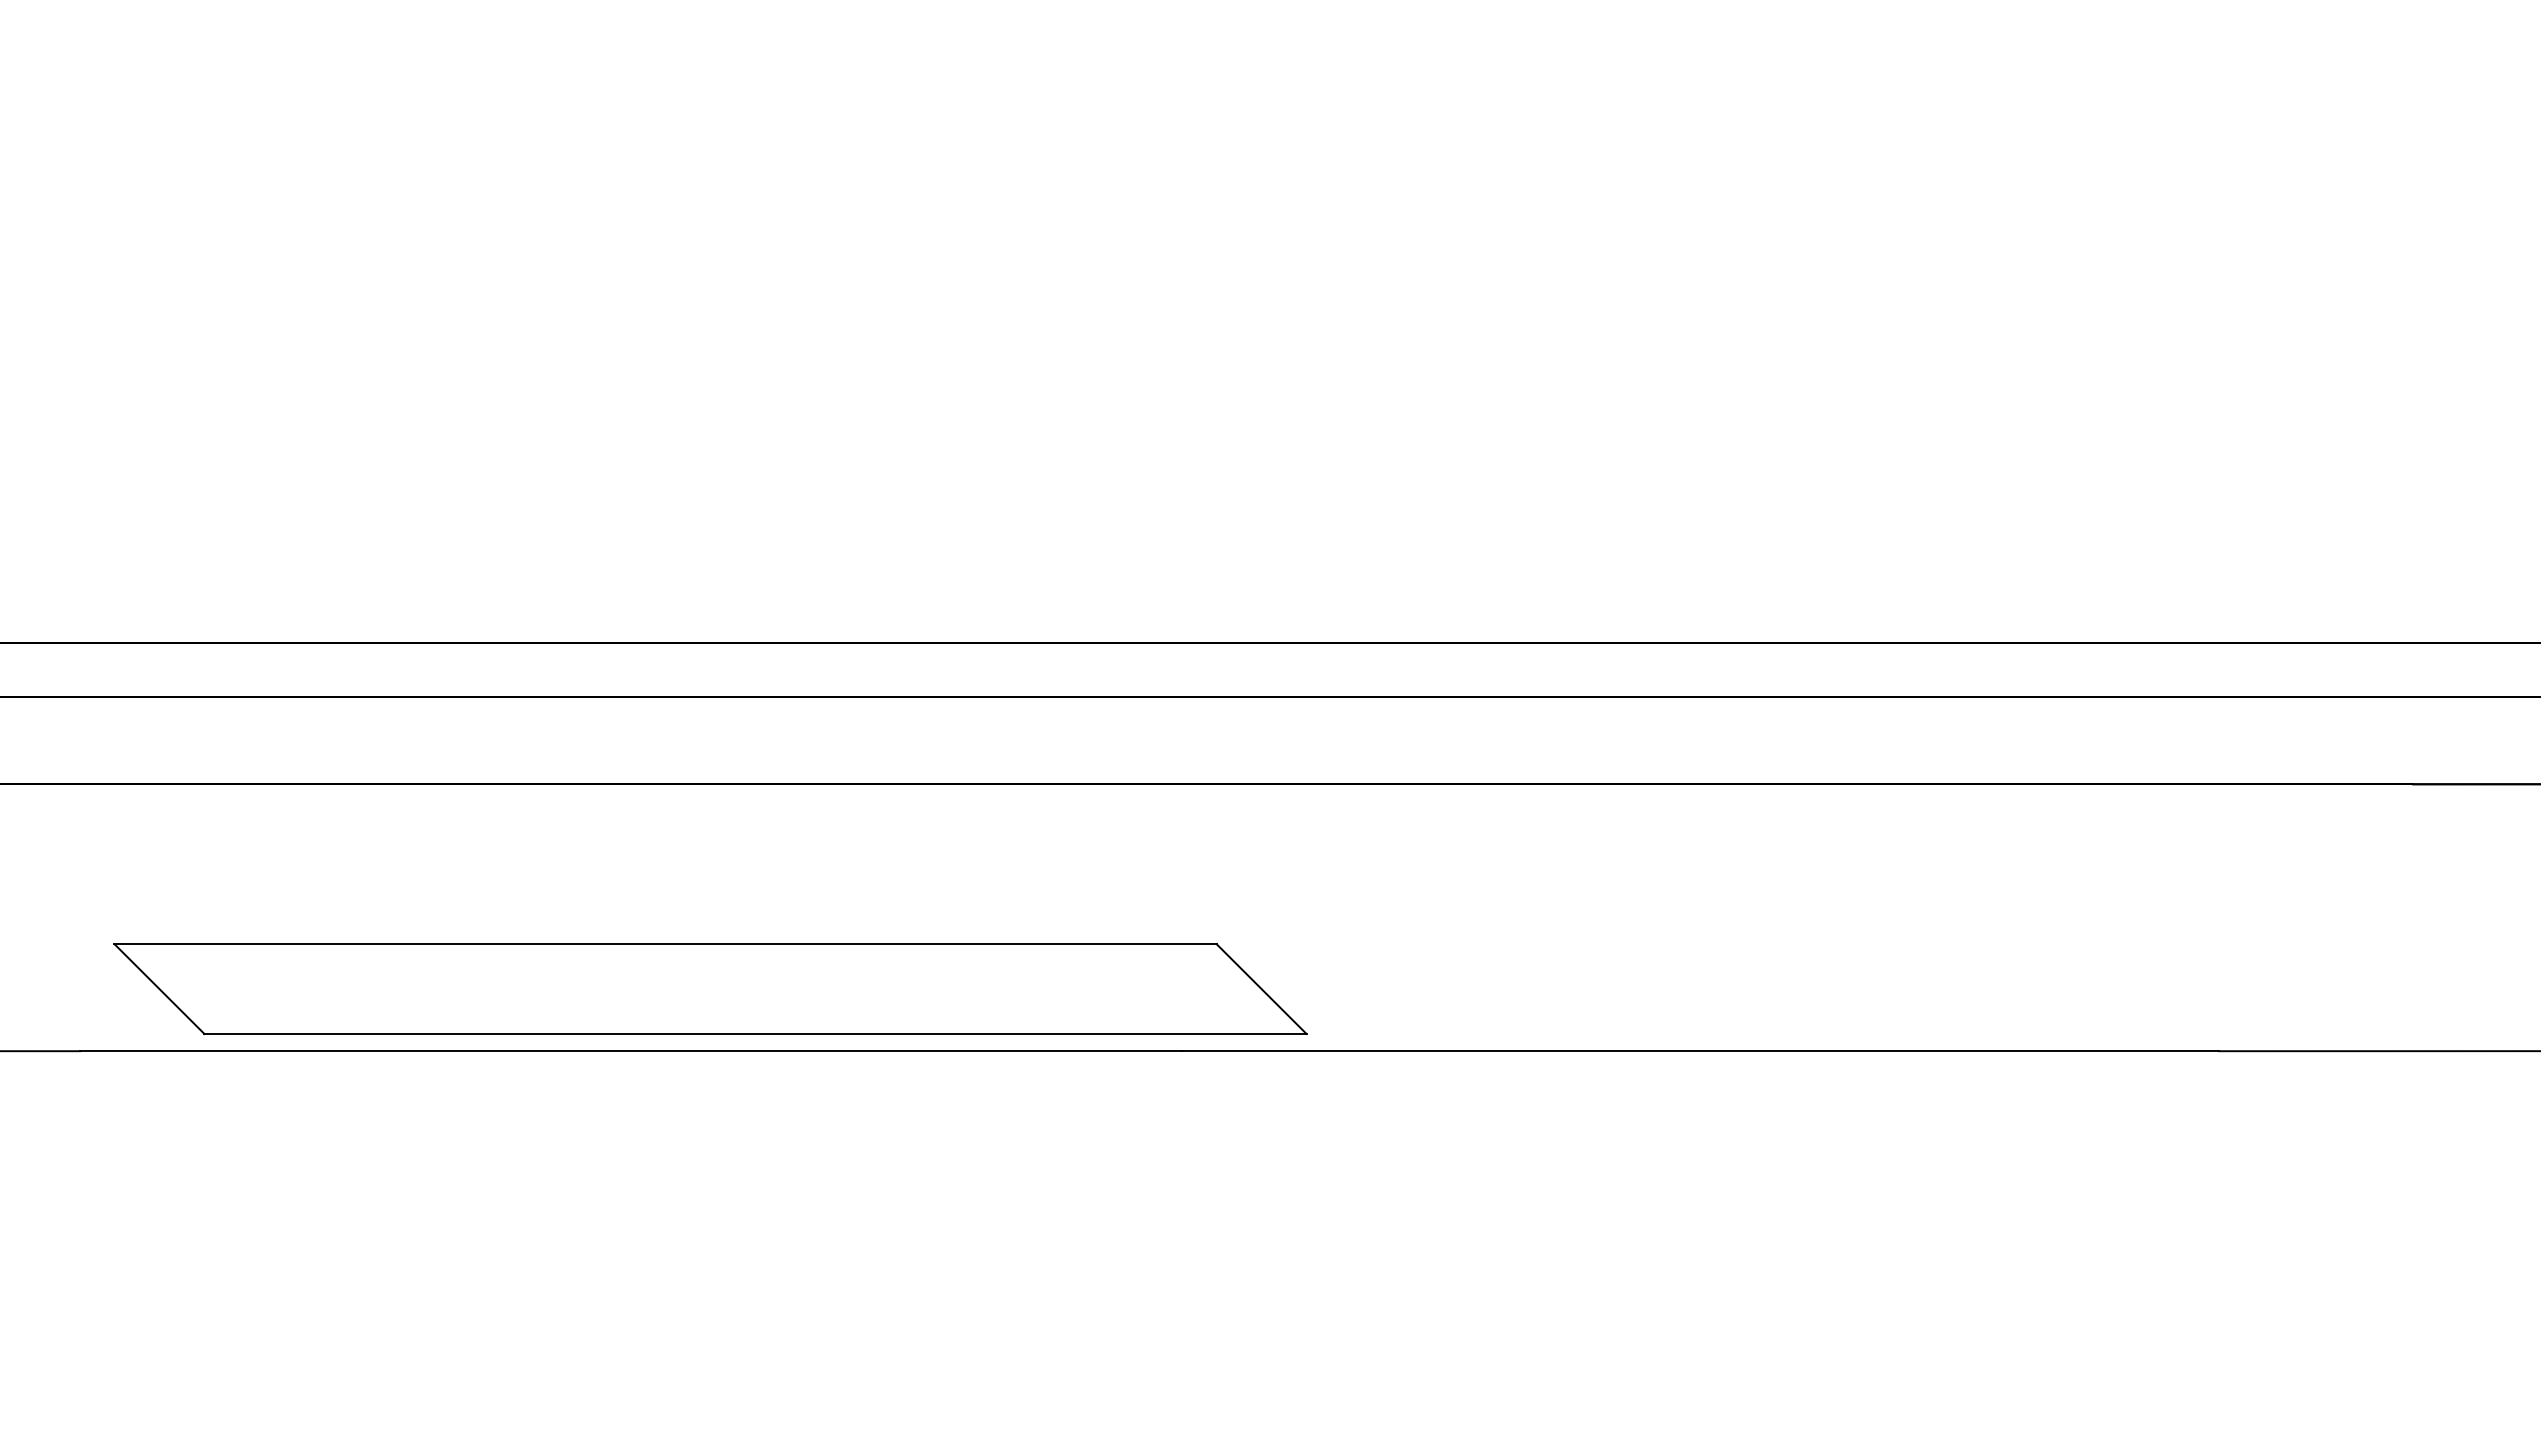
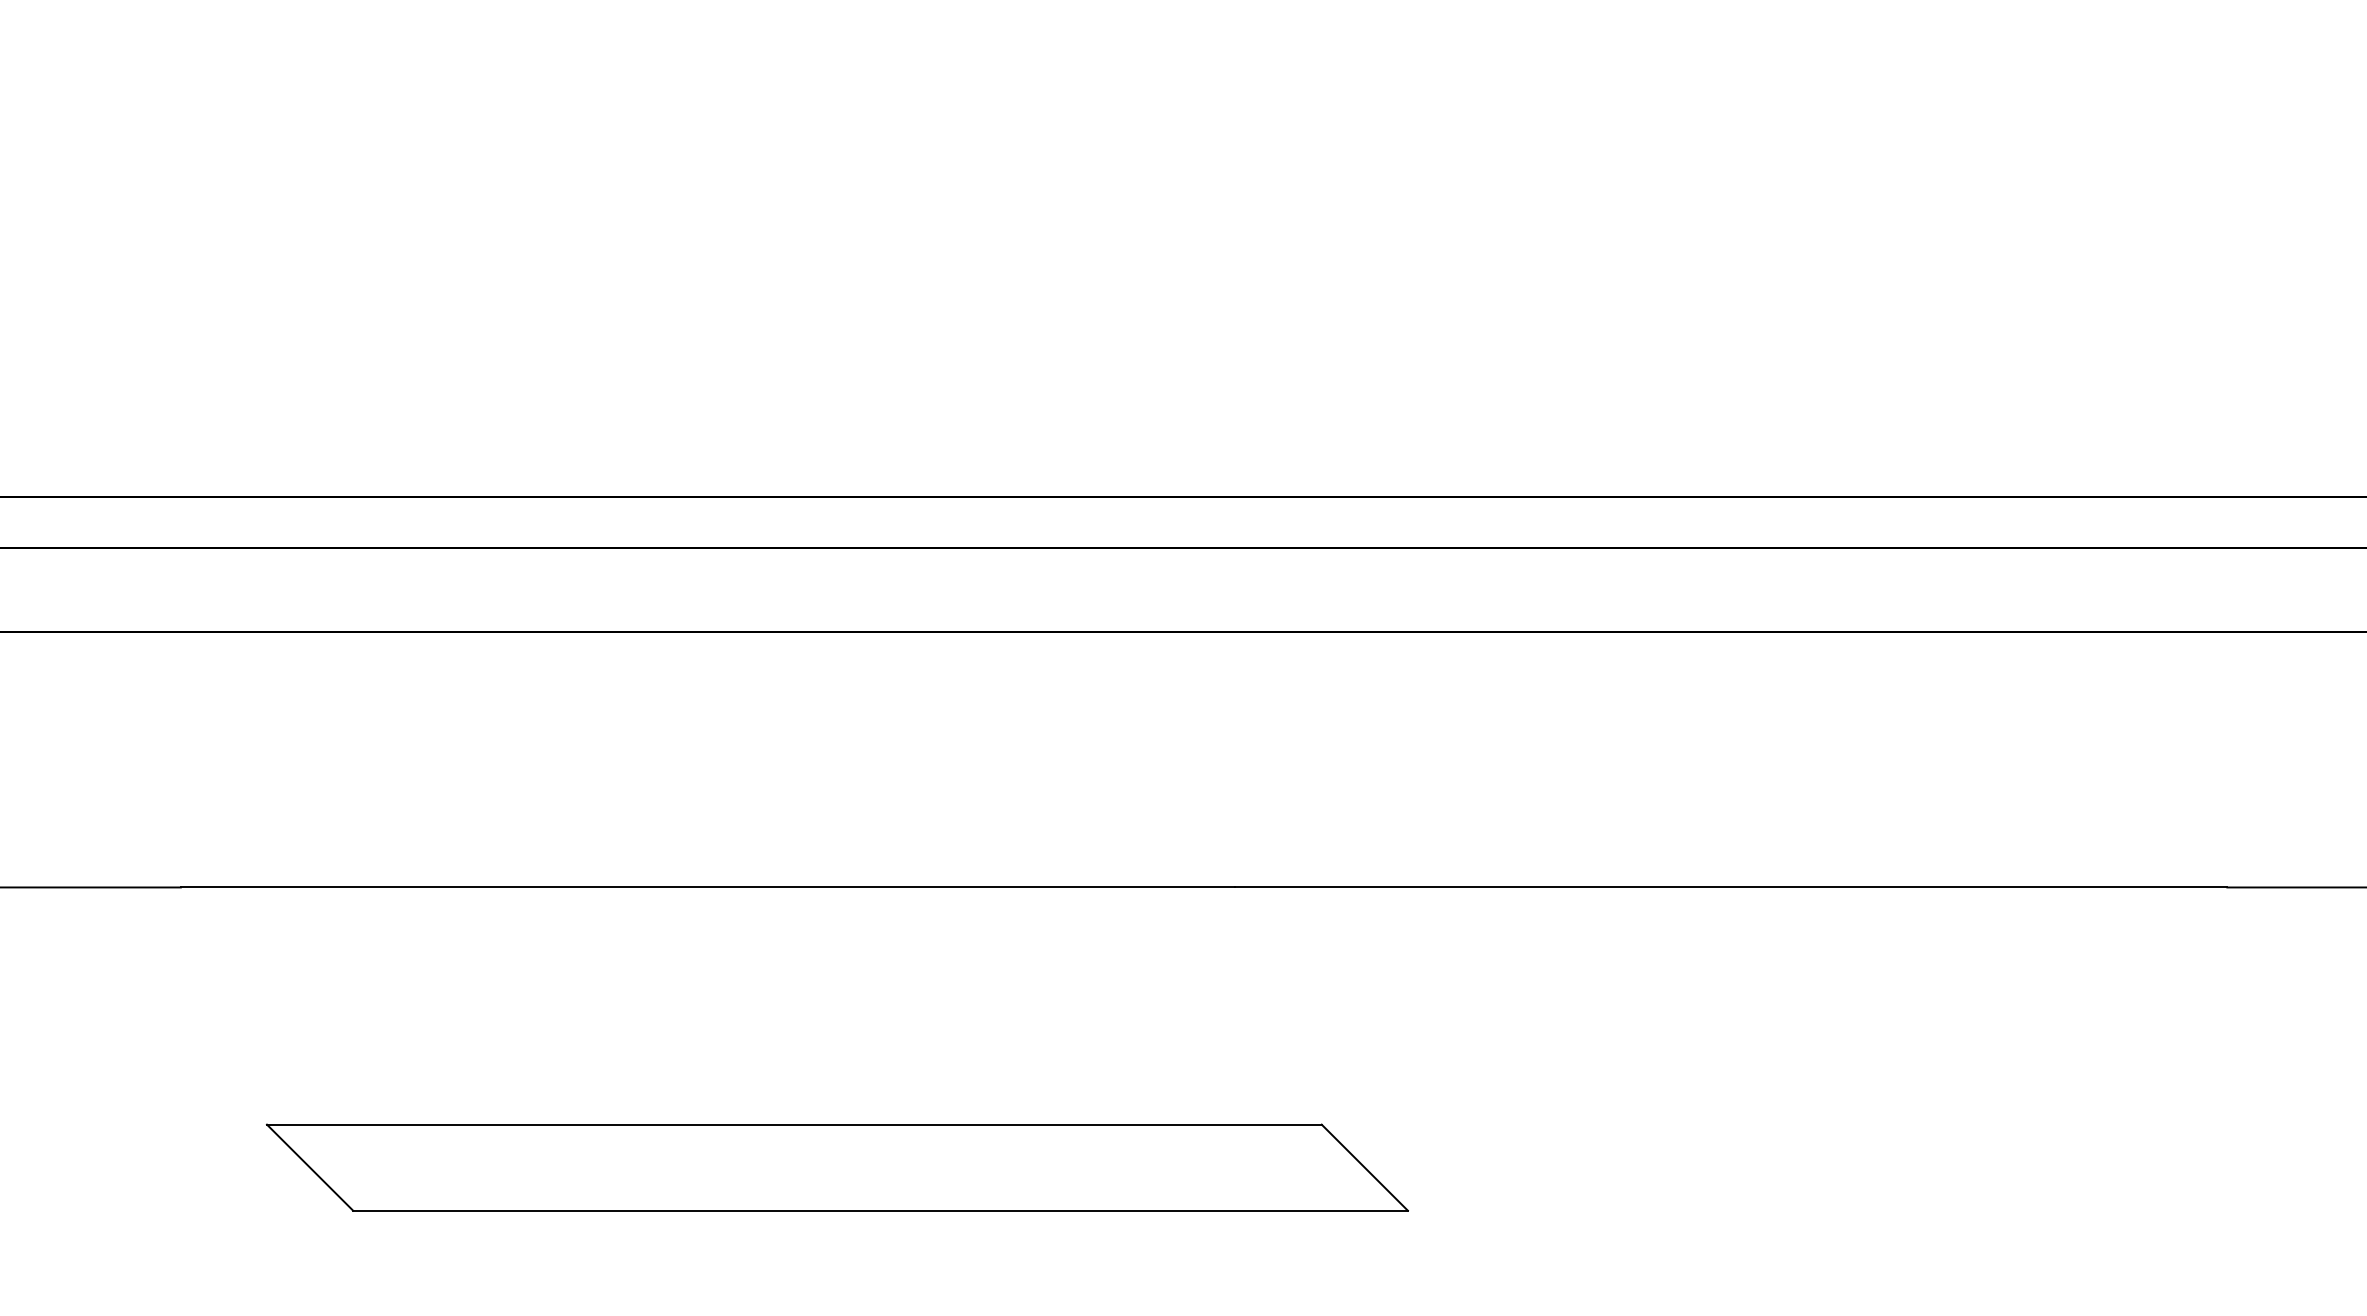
part: (710, 989) -> (837, 1168), moved

